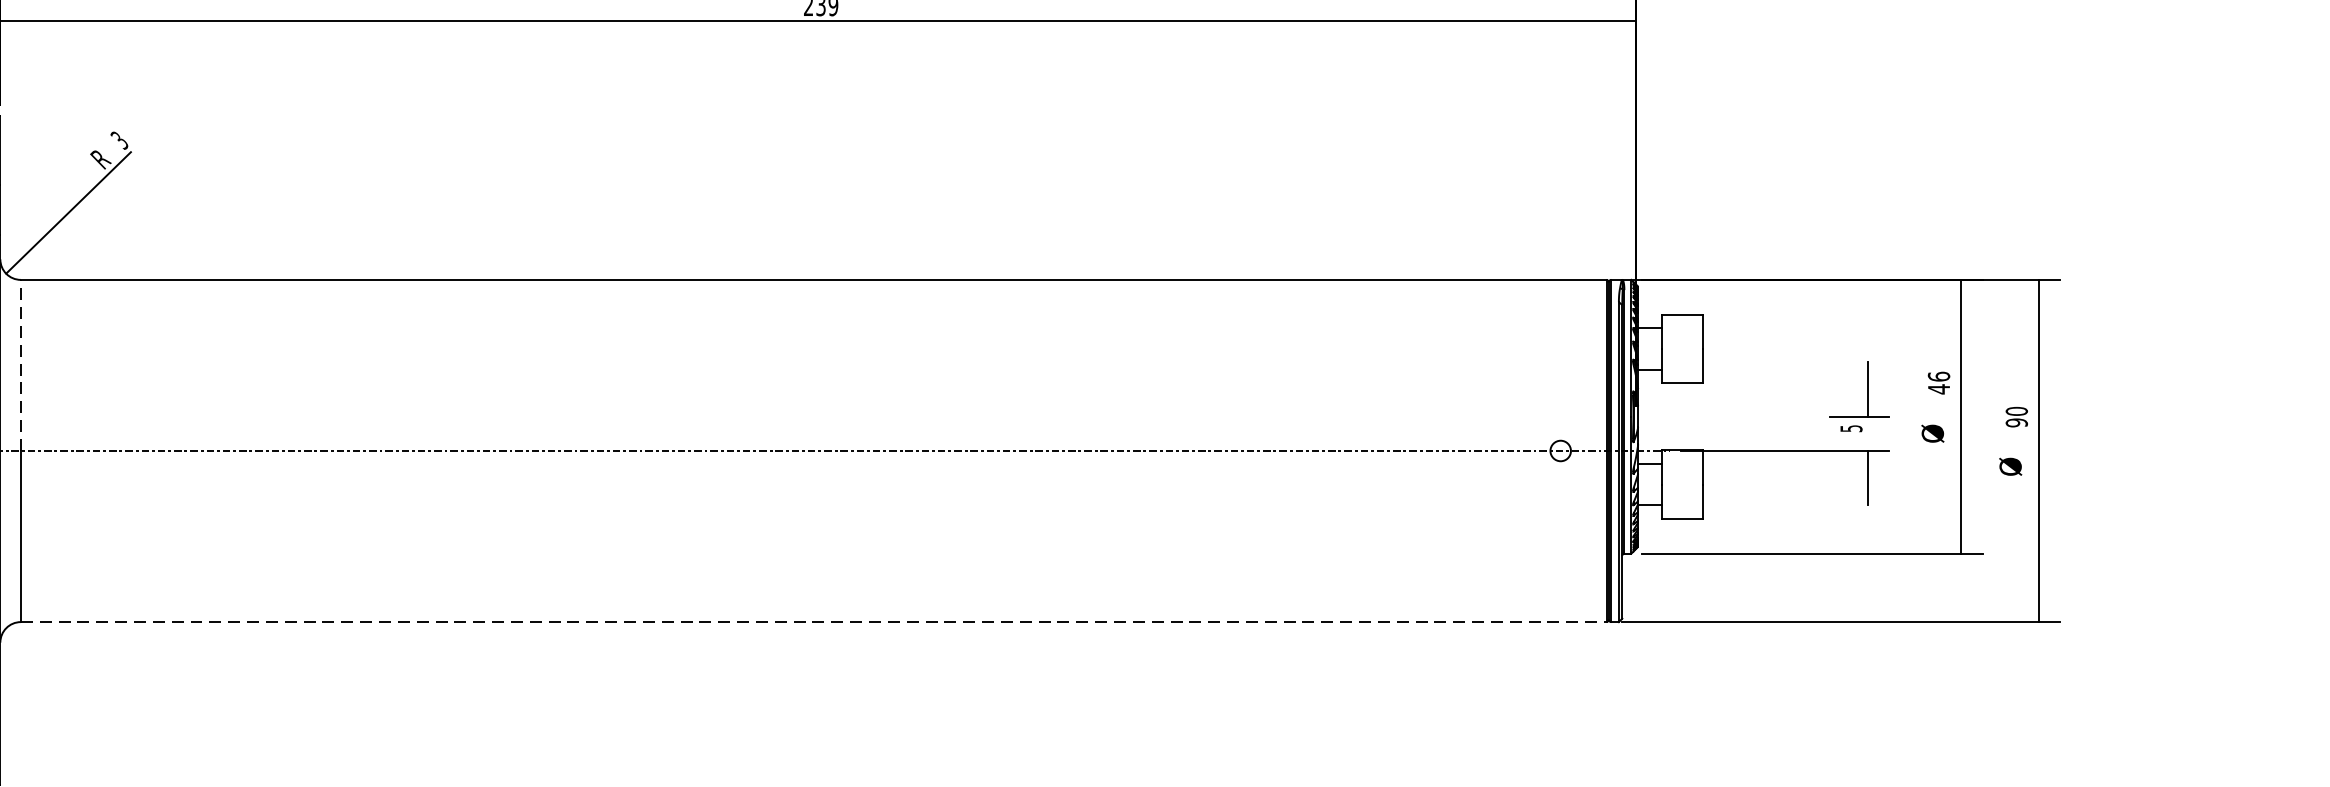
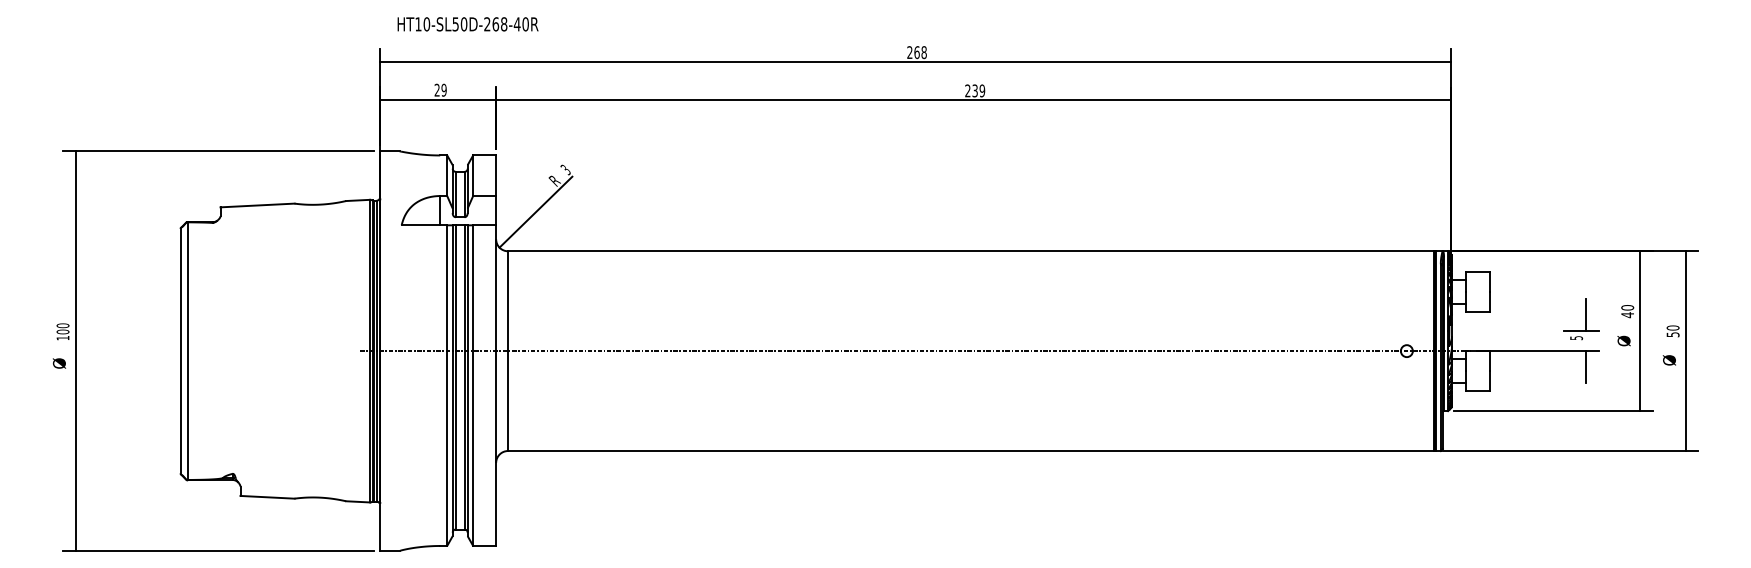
line: (21, 365) -> (508, 301), dashed -> solid
text: (1938, 376) -> (1627, 307), 46 -> 40
text: (2015, 422) -> (1672, 334), 90 -> 50
line: (813, 622) -> (970, 451), dashed -> solid

